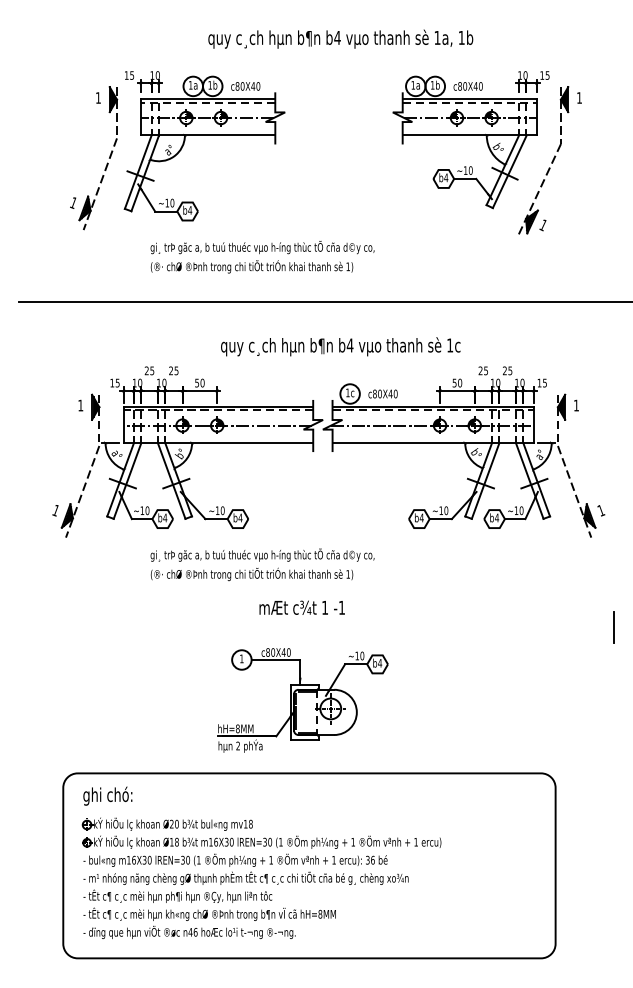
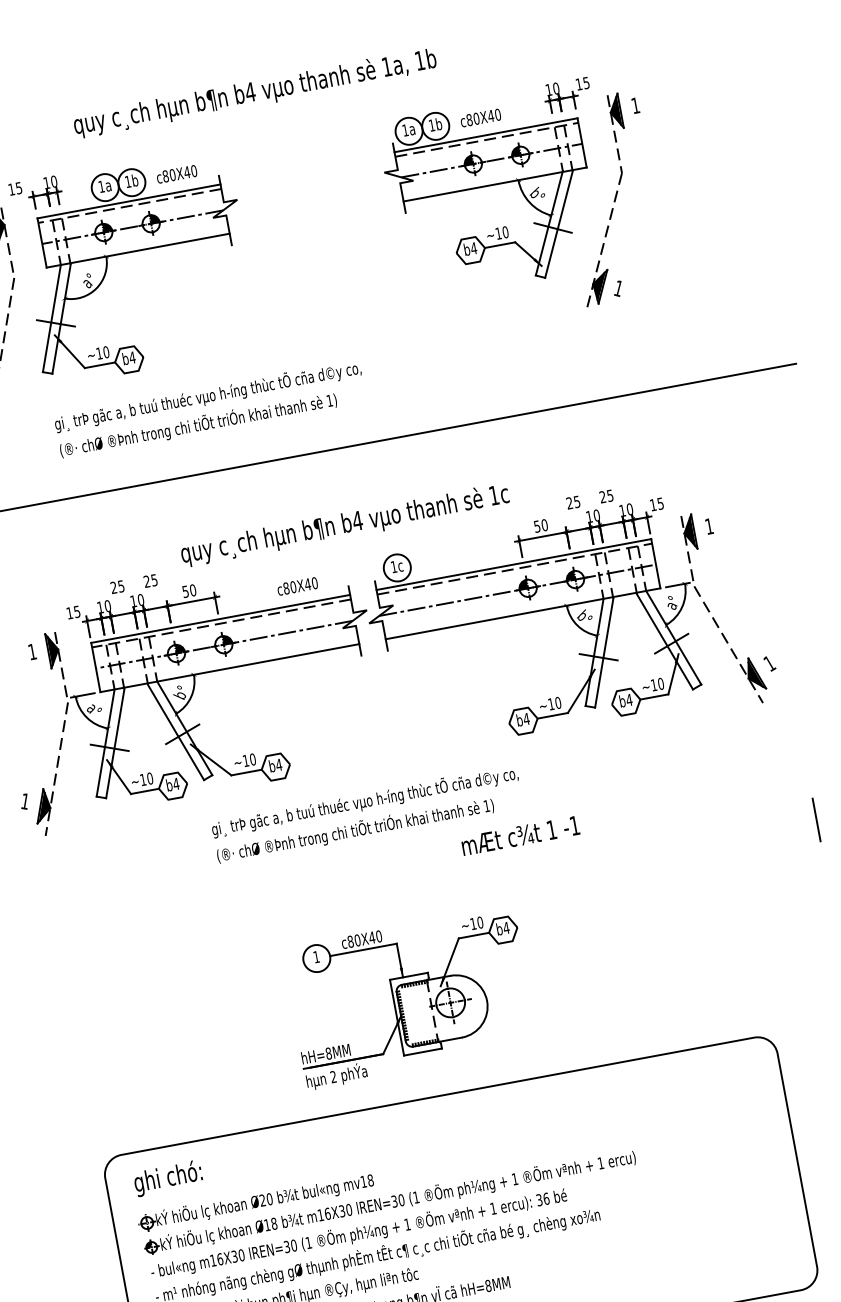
text: (340, 38) -> (254, 92), moved
text: (262, 257) -> (210, 409), moved
text: (340, 346) -> (344, 524), moved
text: (382, 393) -> (296, 585), moved
text: (262, 564) -> (367, 814), moved
text: (301, 607) -> (519, 835), moved

